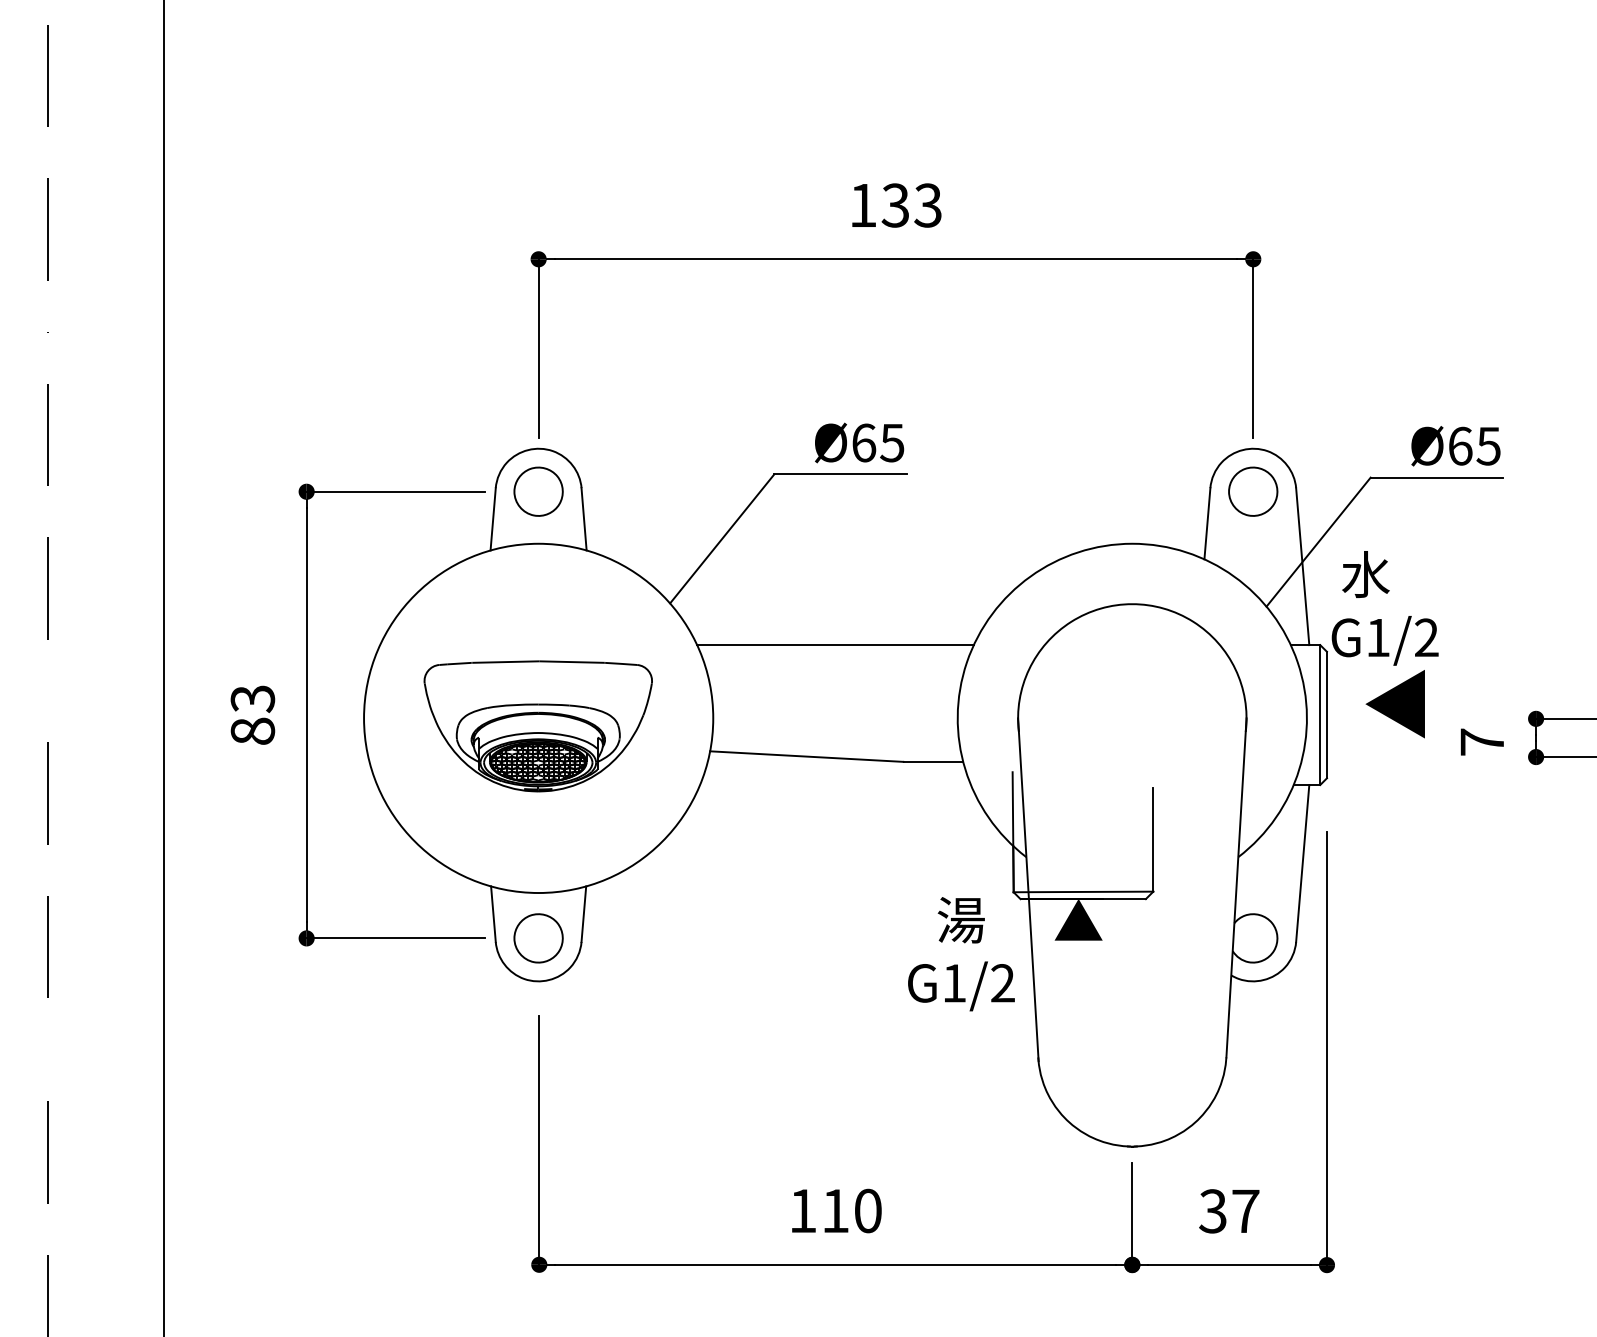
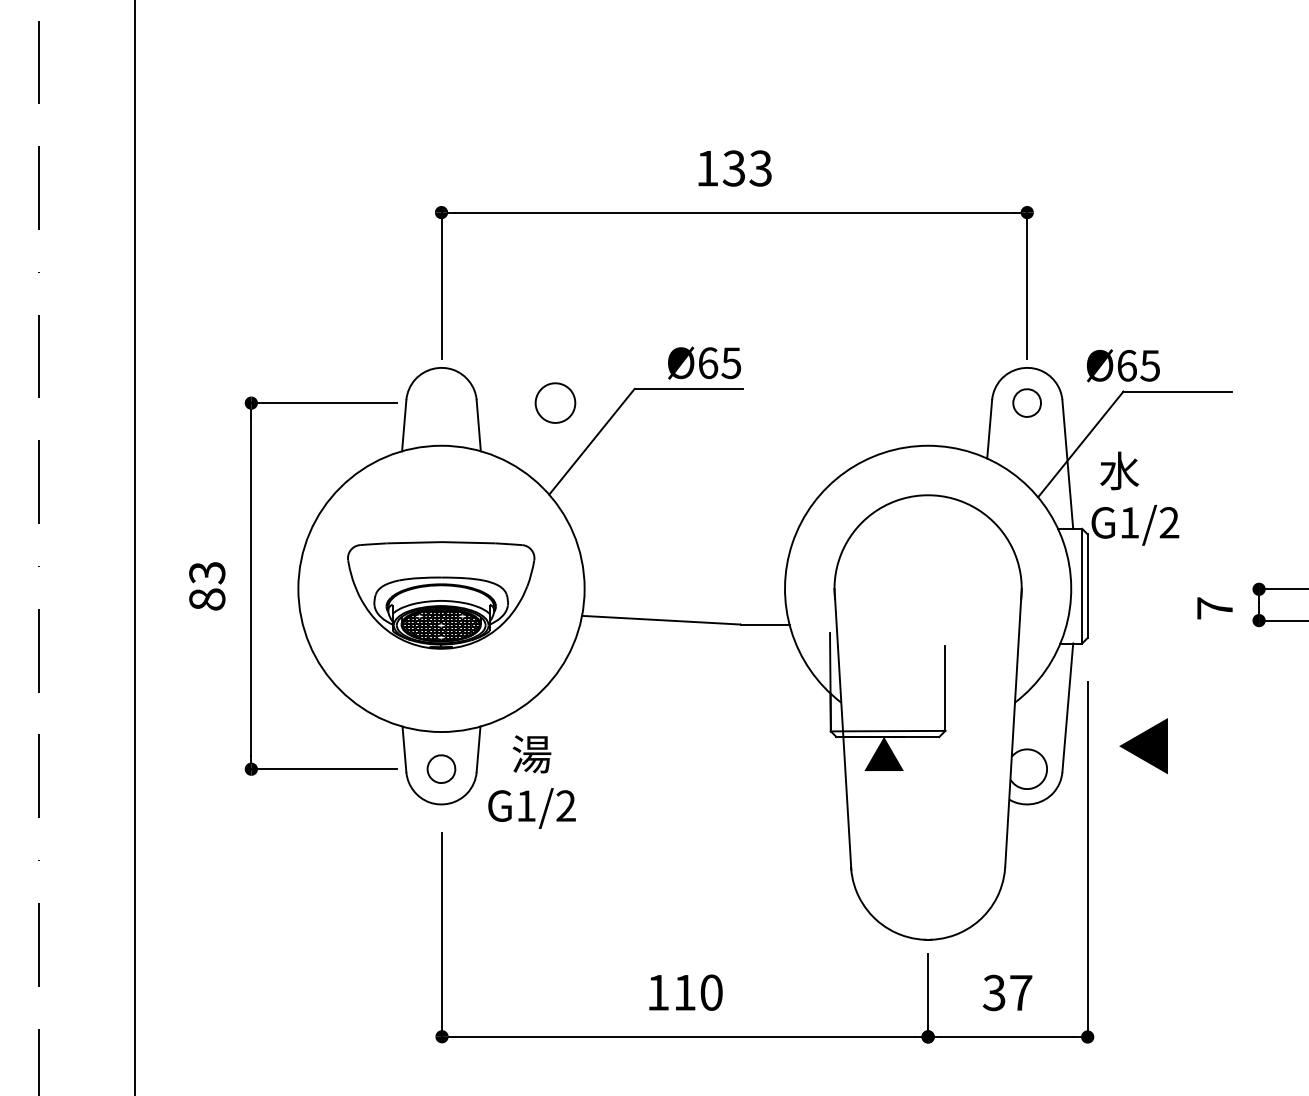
text: (1456, 445) -> (1123, 365), moved
part: (538, 490) -> (555, 402), moved
part: (1252, 490) -> (1026, 402), size x0.7
line: (835, 644) -> (684, 528), removed
text: (1395, 704) -> (1143, 746), moved
part: (538, 937) -> (441, 768), size x0.7
text: (960, 953) -> (531, 781), moved

